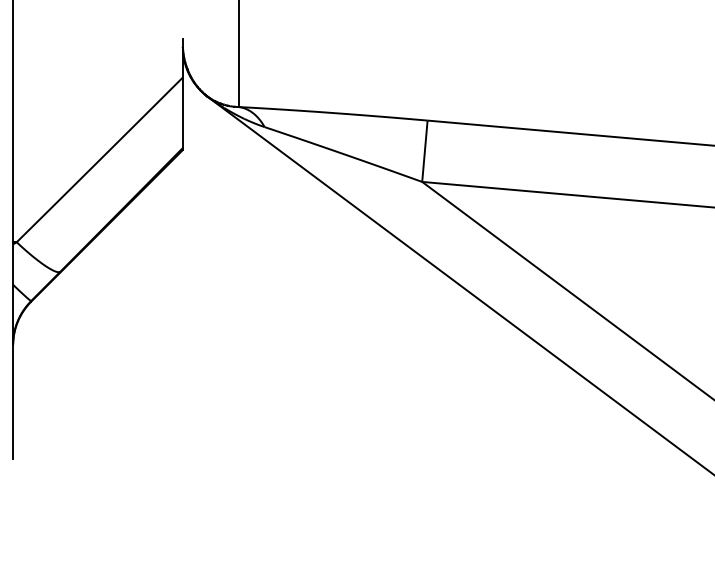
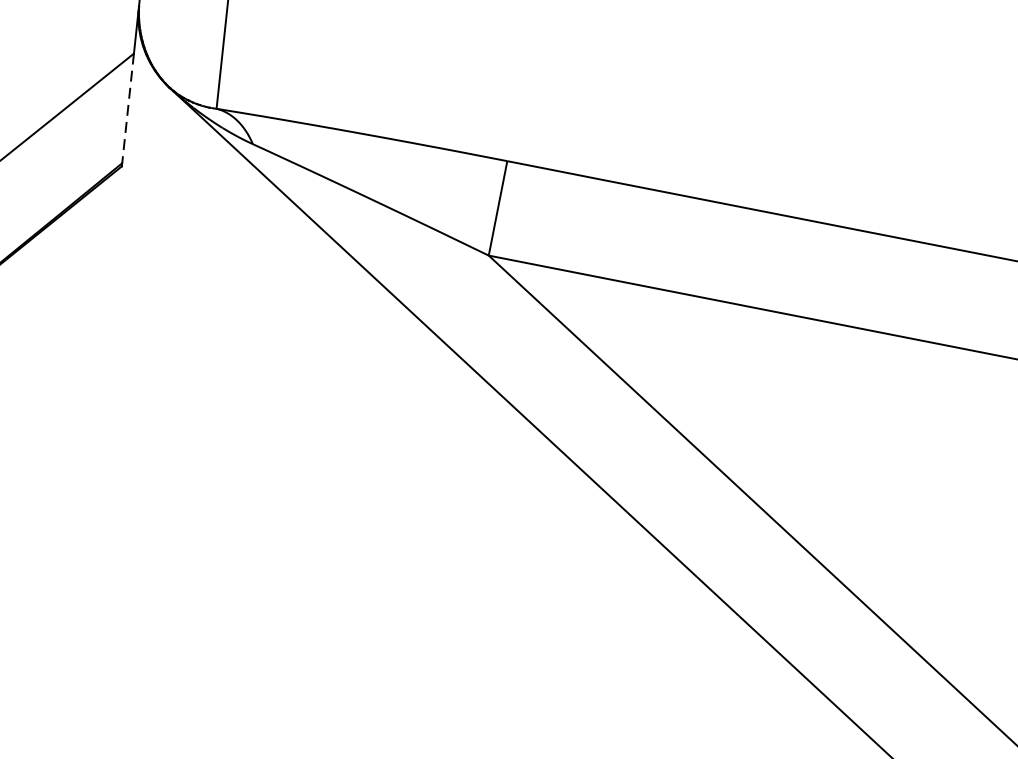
line: (182, 113) -> (127, 109), solid -> dashed

